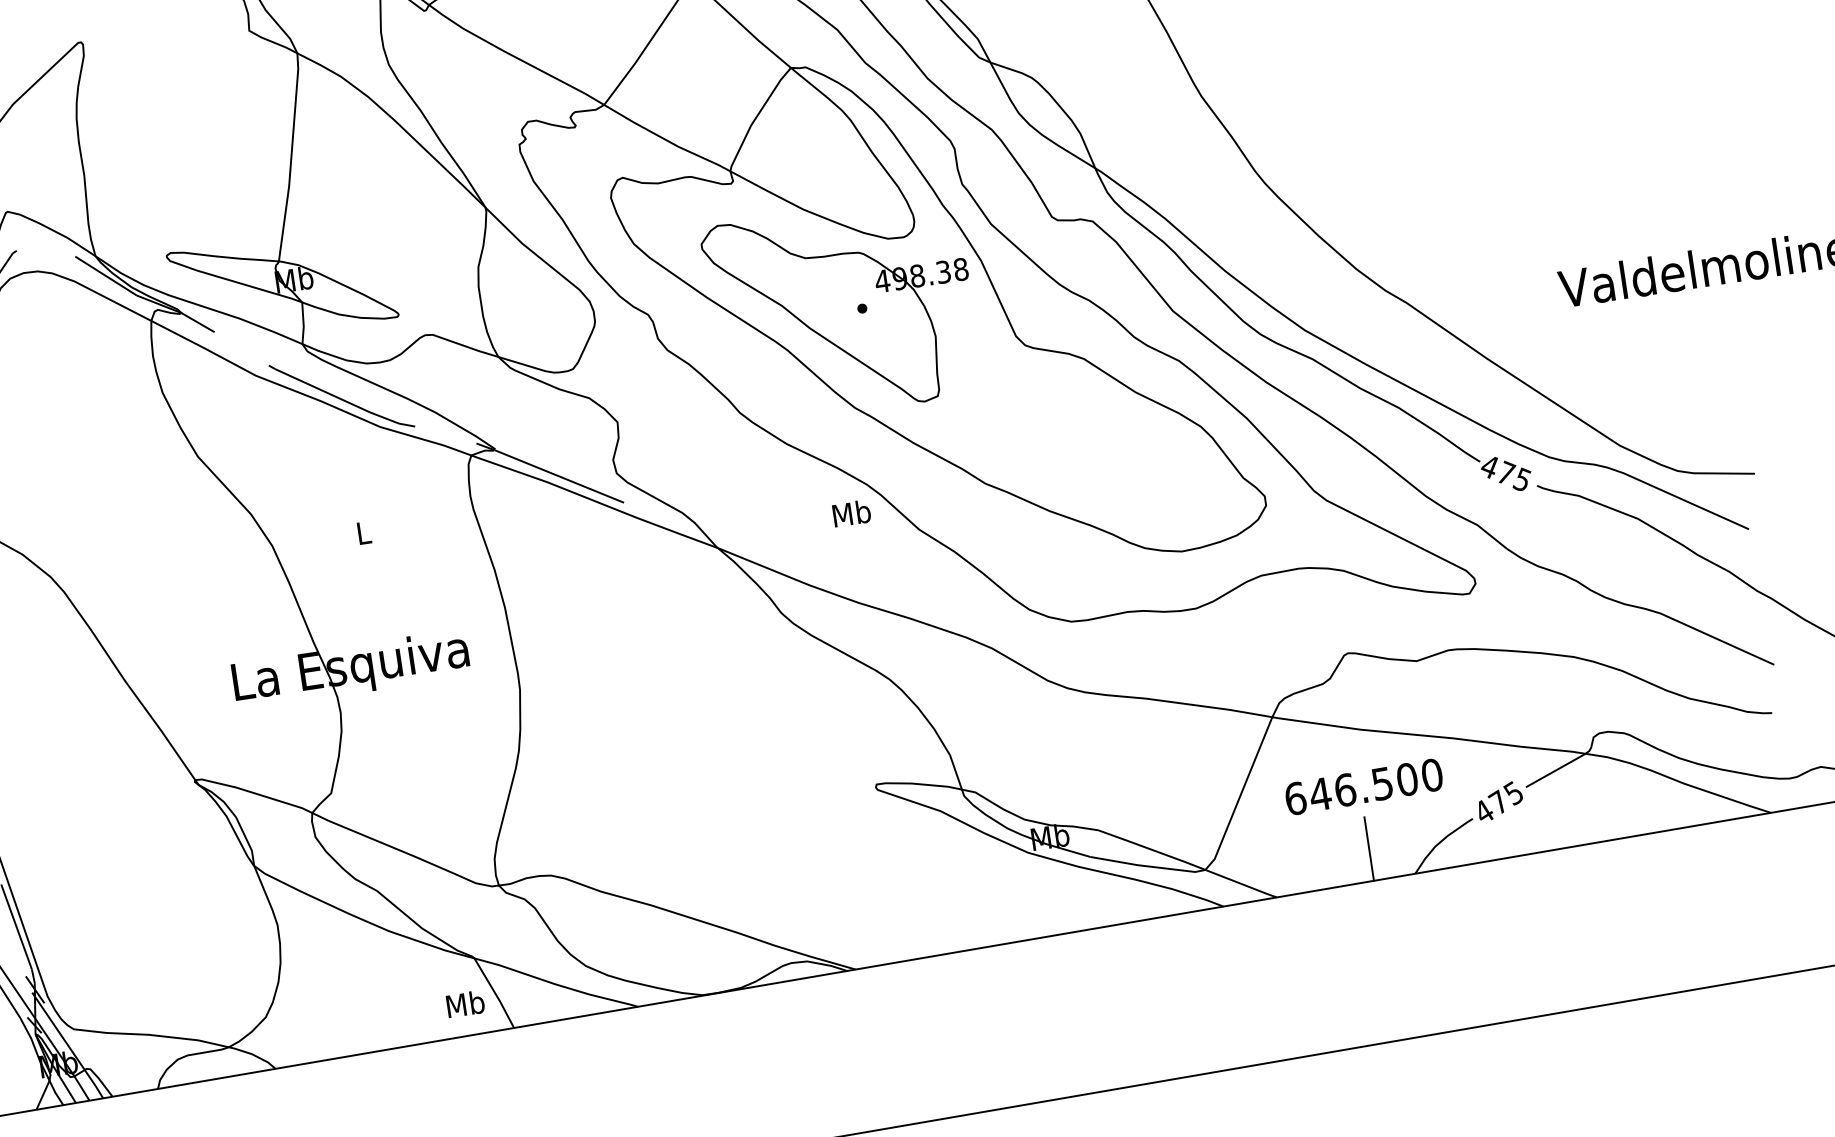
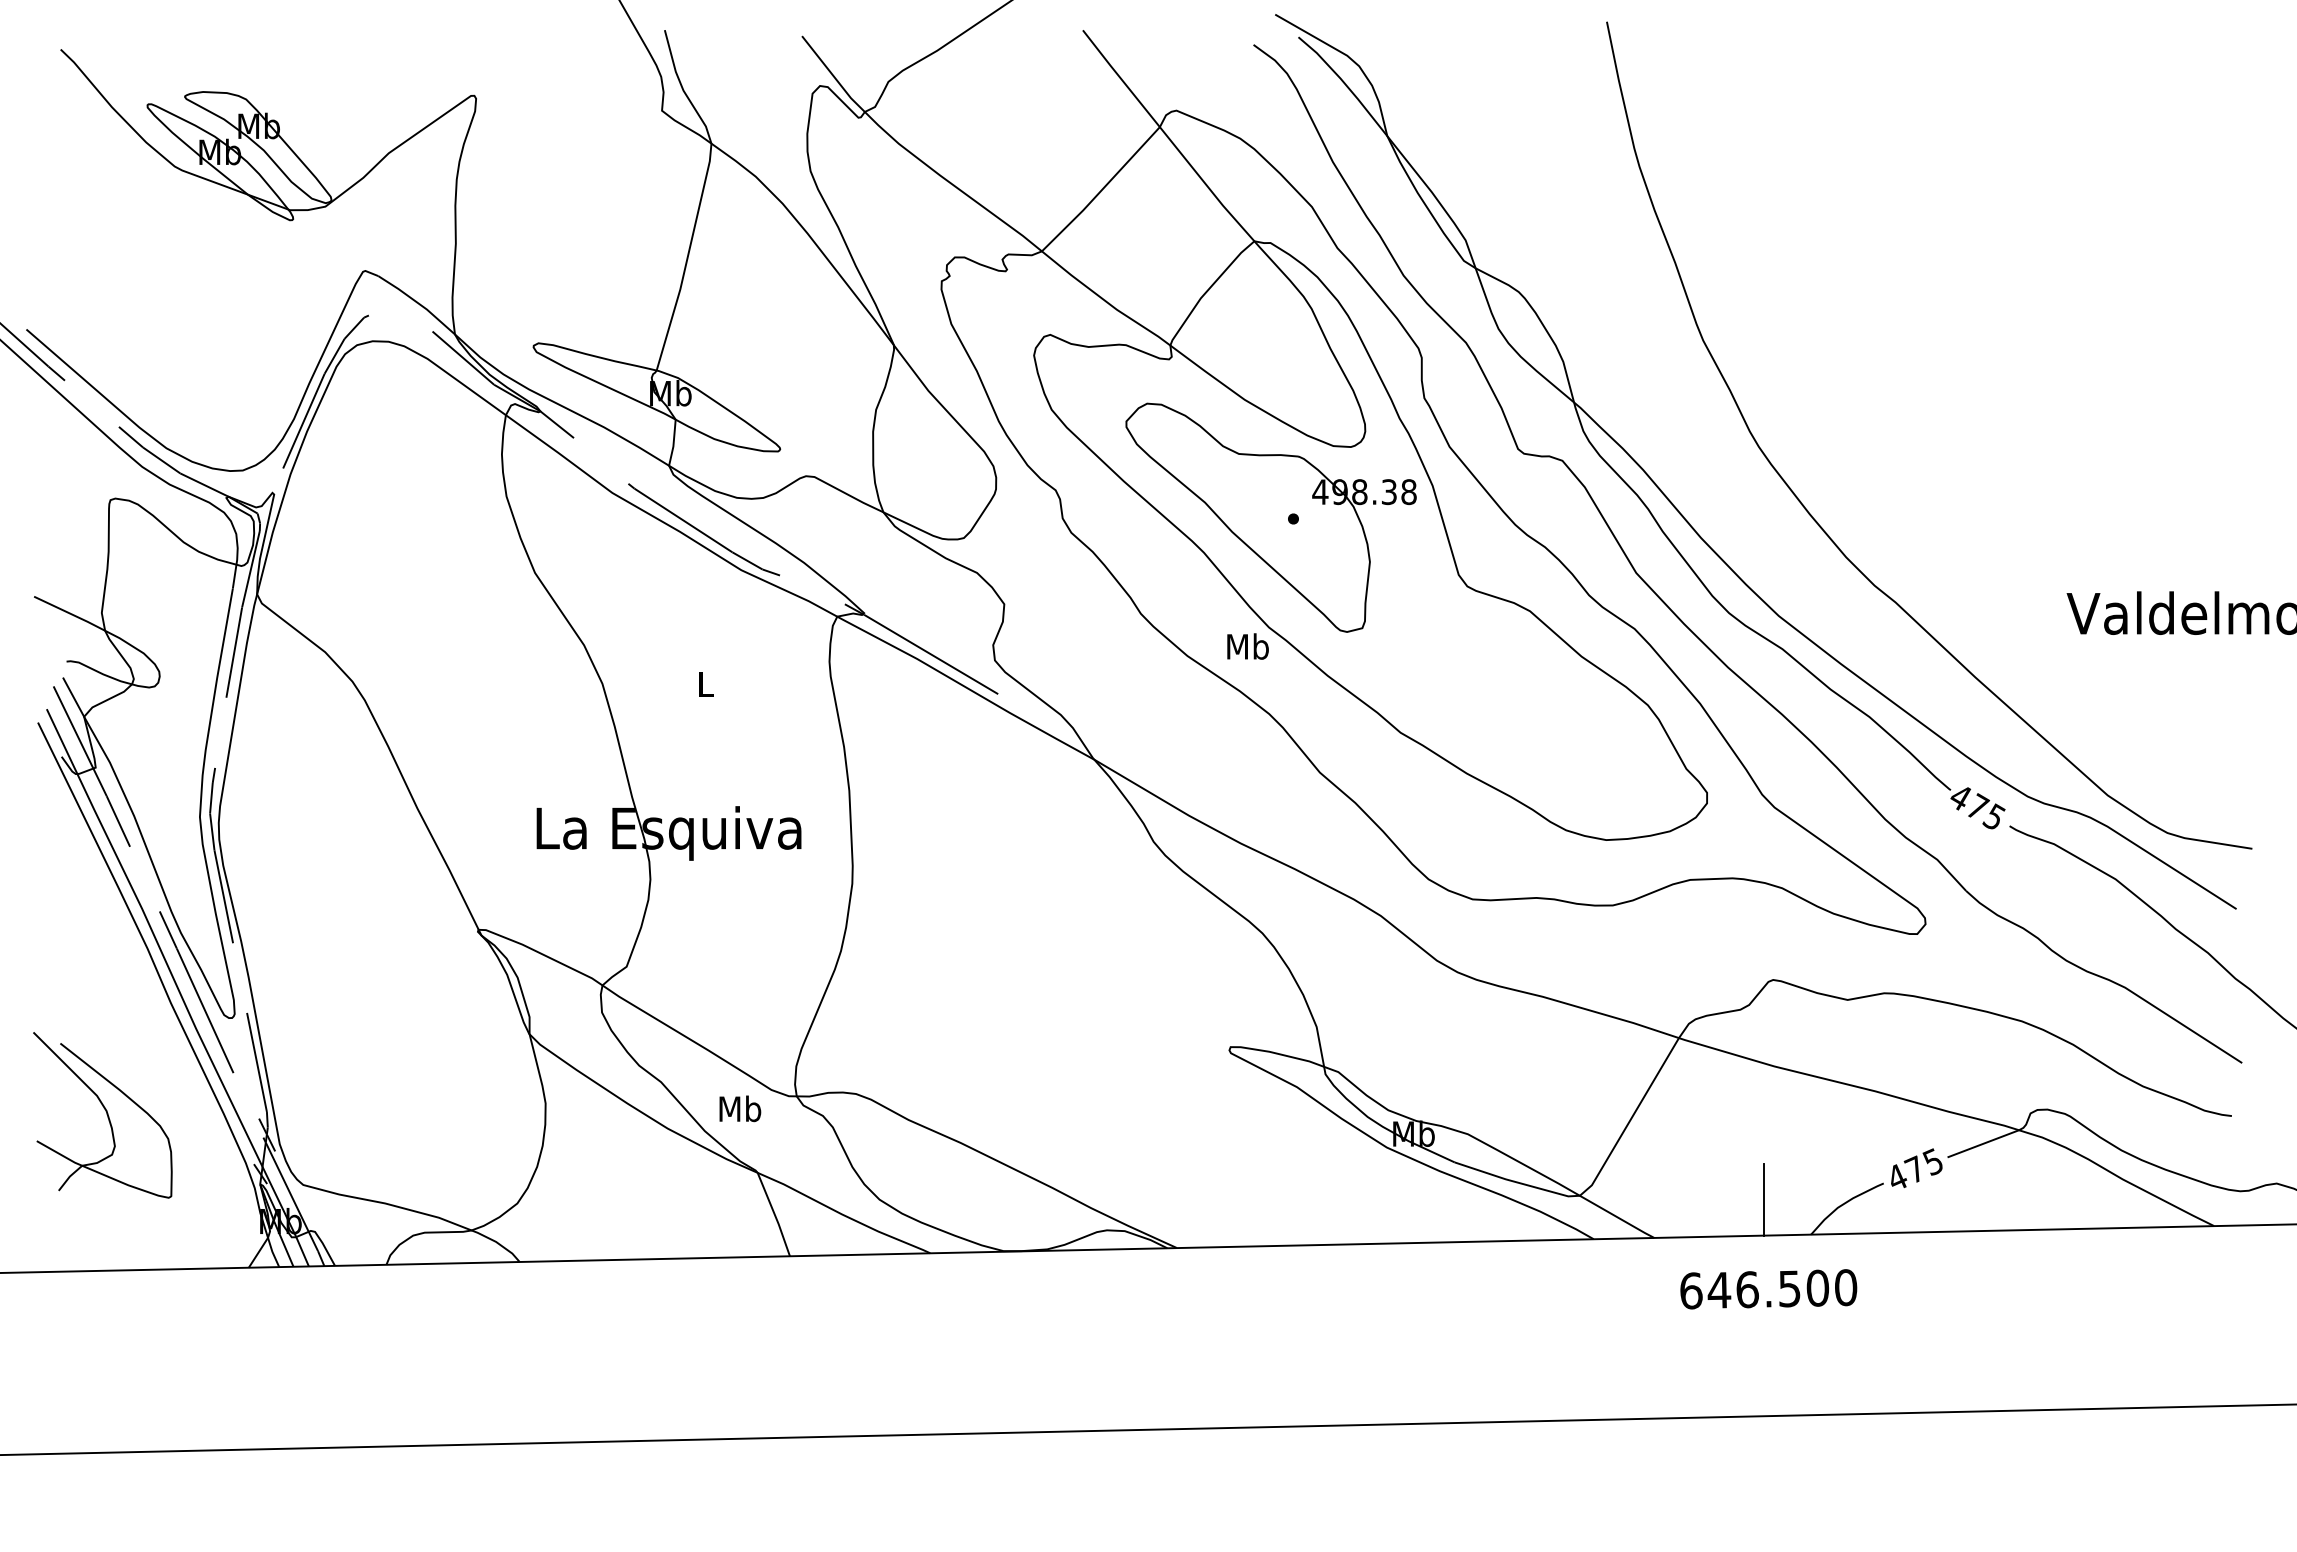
text: (851, 513) -> (1247, 646), moved
text: (1363, 787) -> (1768, 1289), moved
text: (465, 1003) -> (740, 1108), moved

